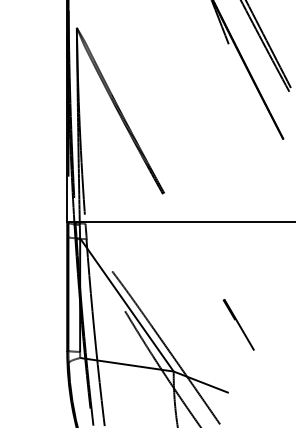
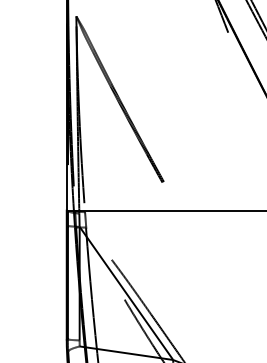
line: (238, 324) -> (238, 312), removed

